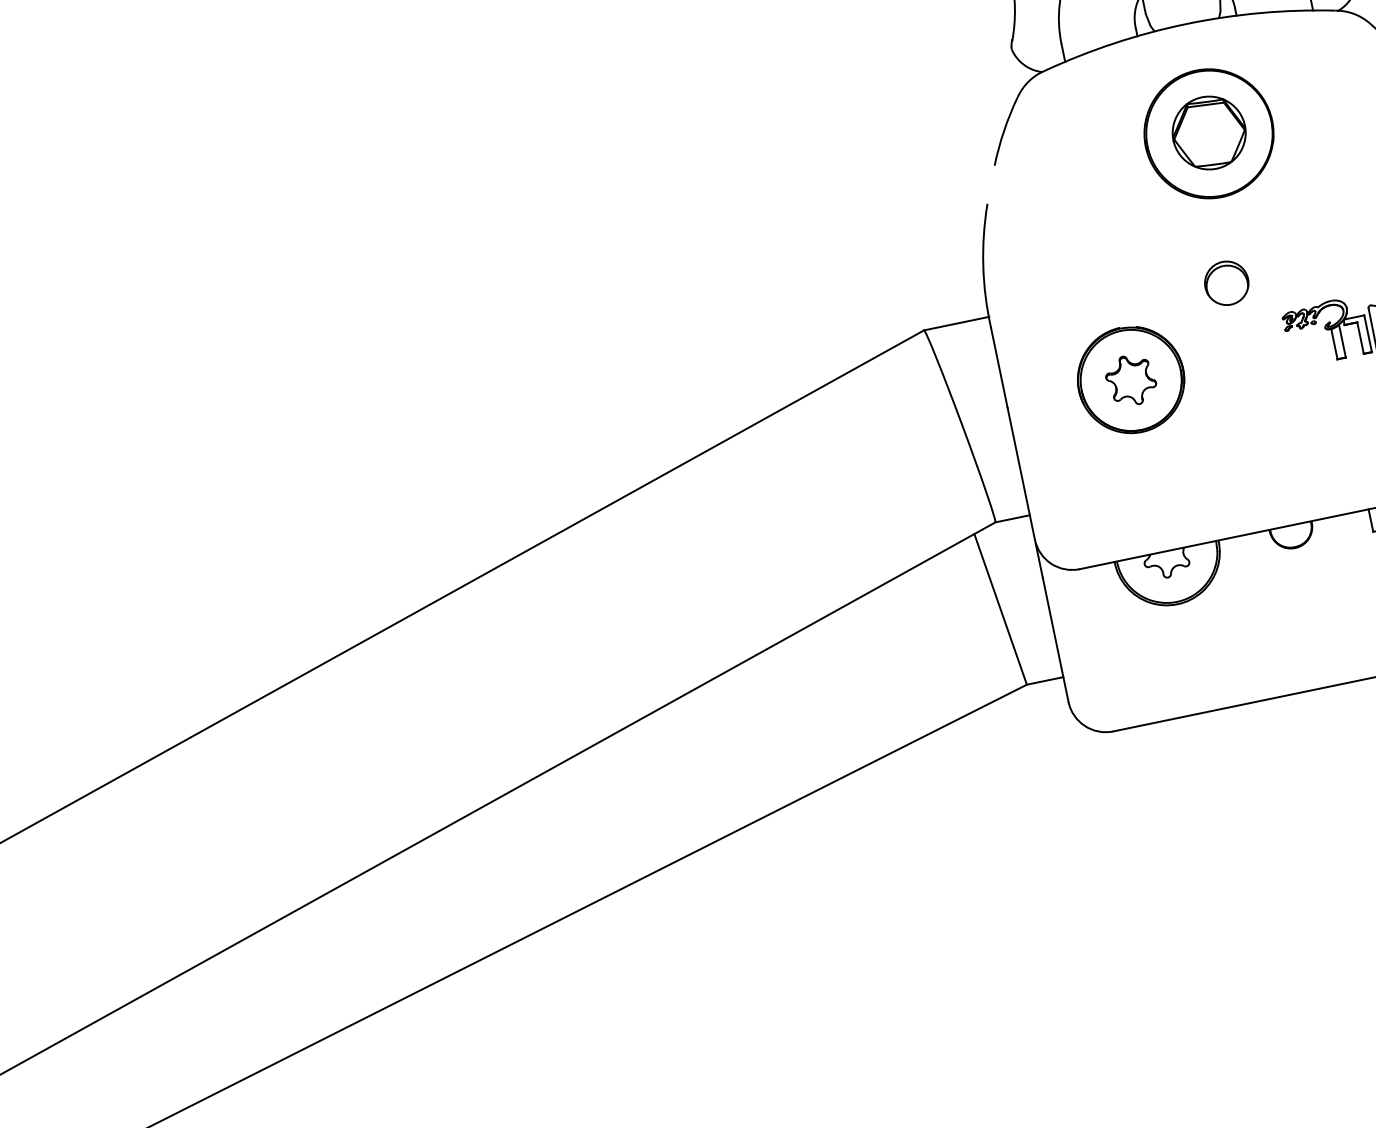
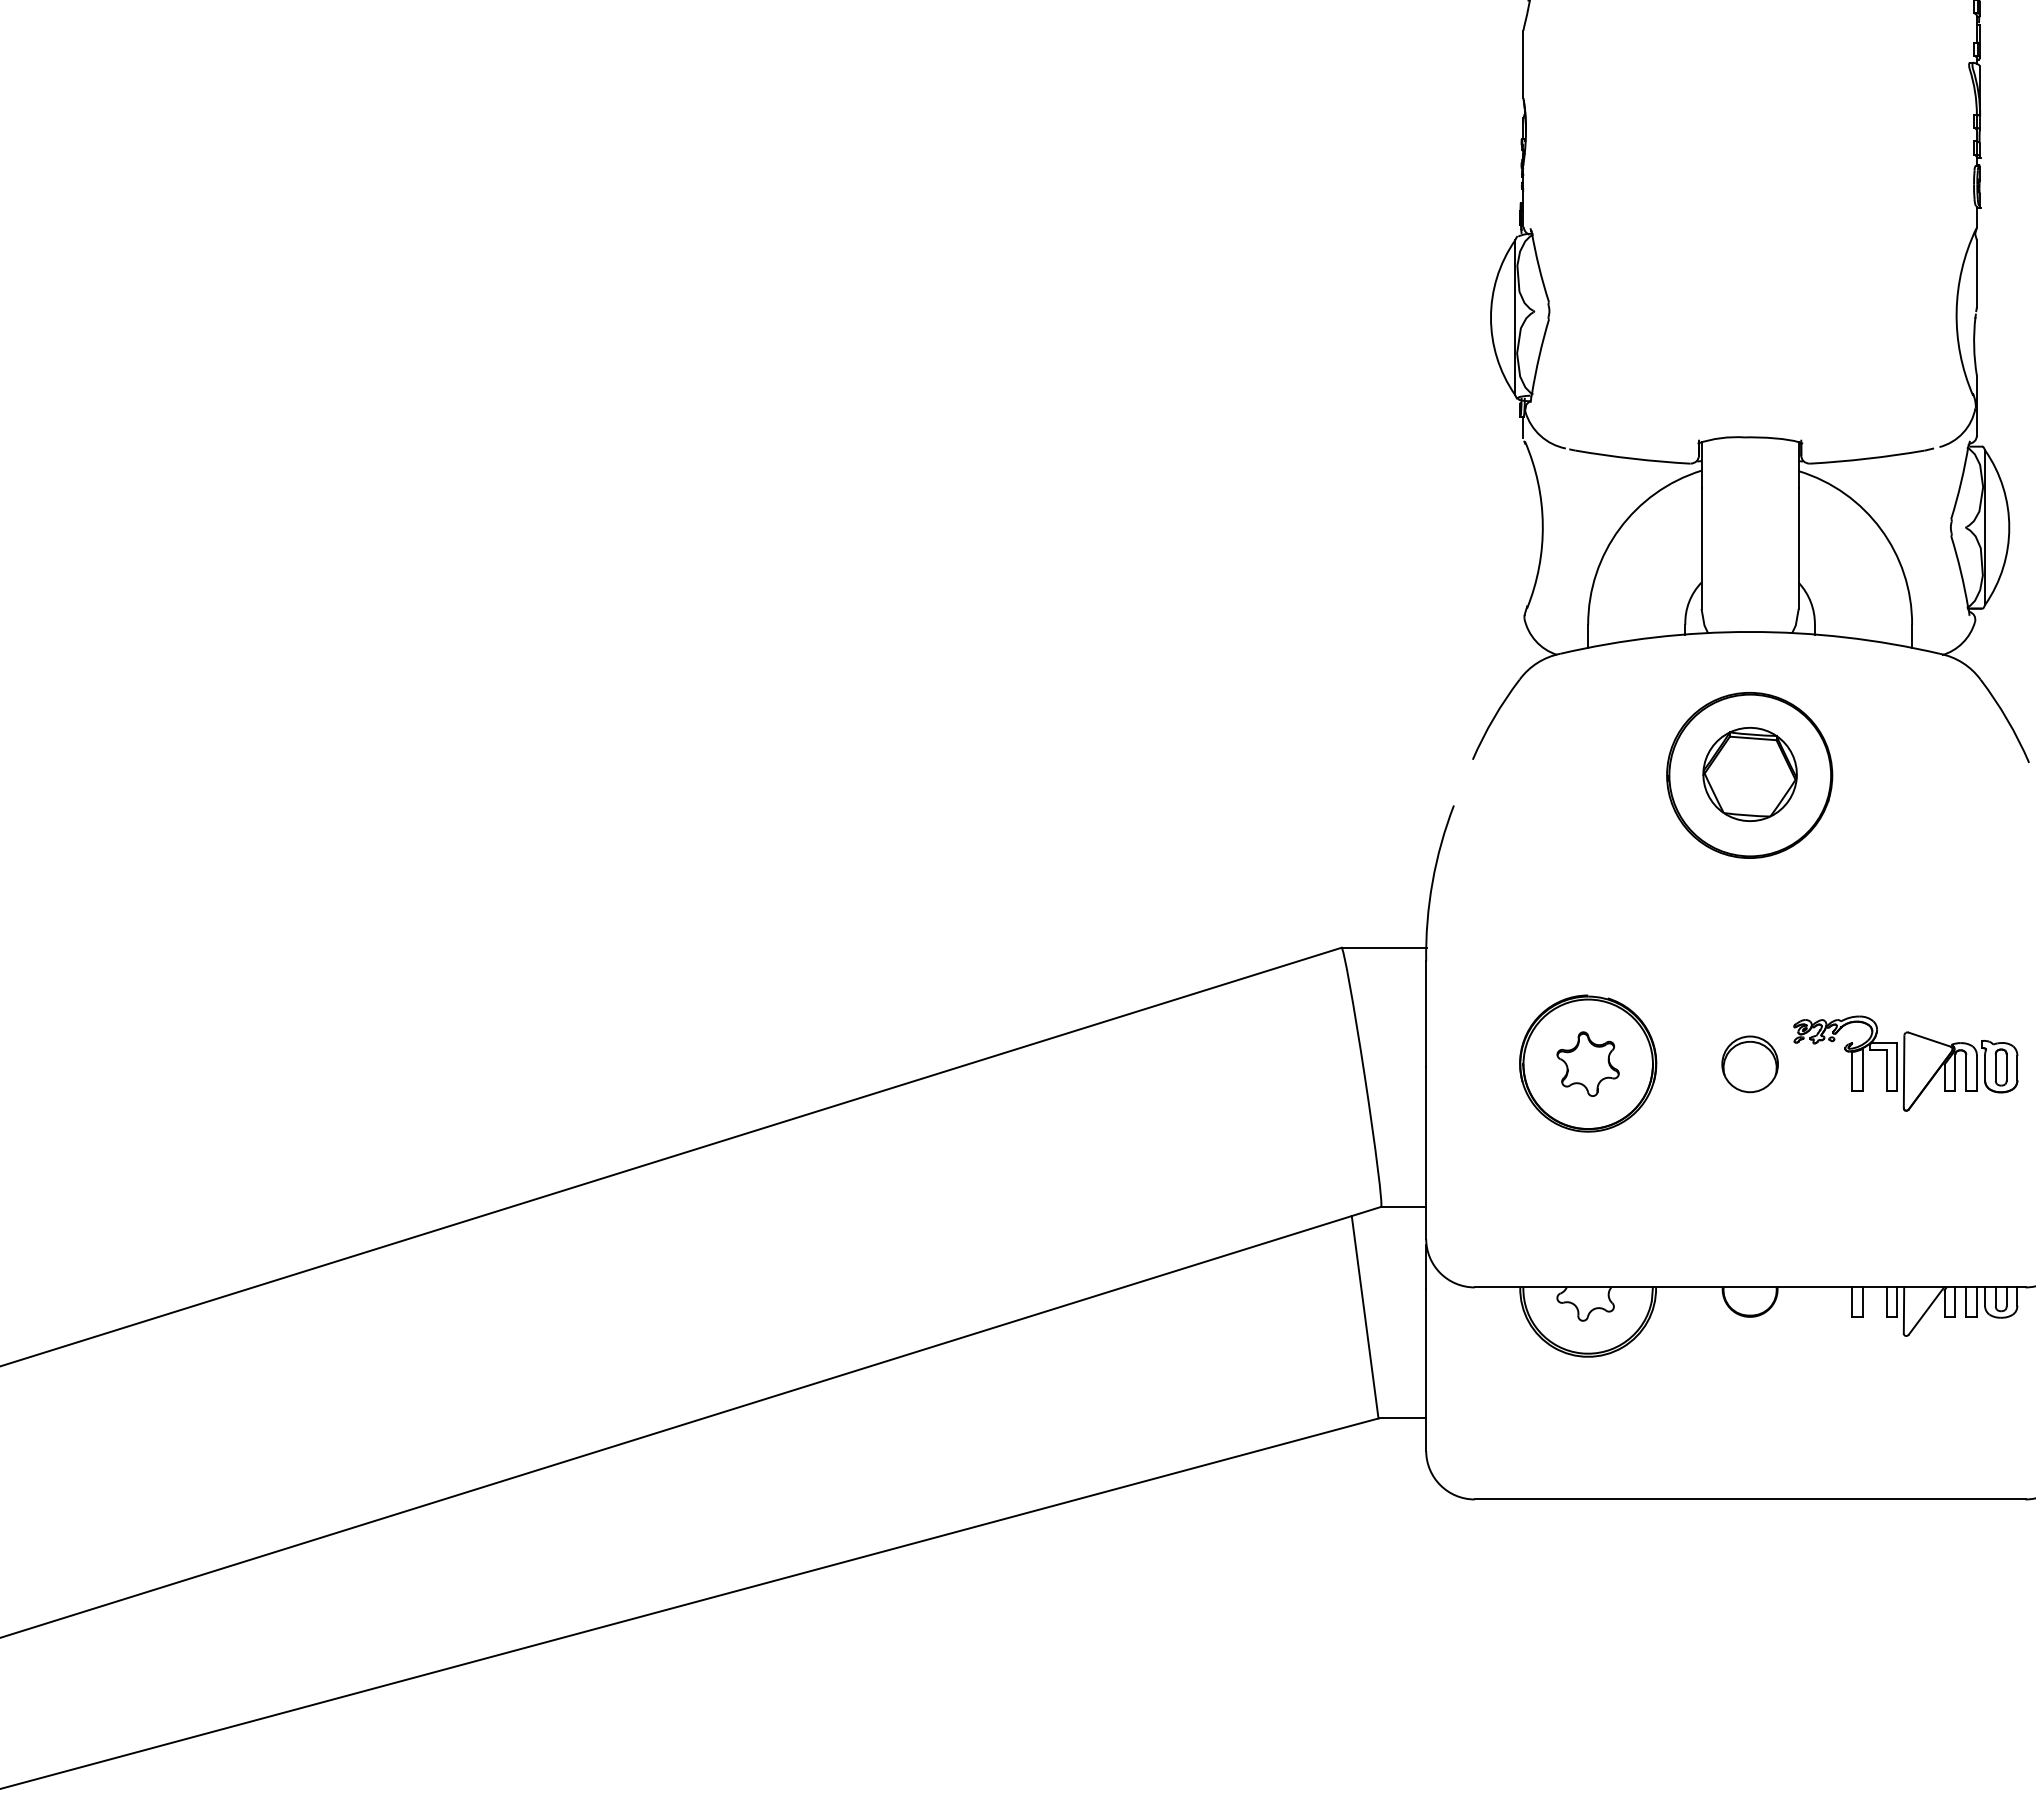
part: (1226, 283) -> (1749, 1064), moved

